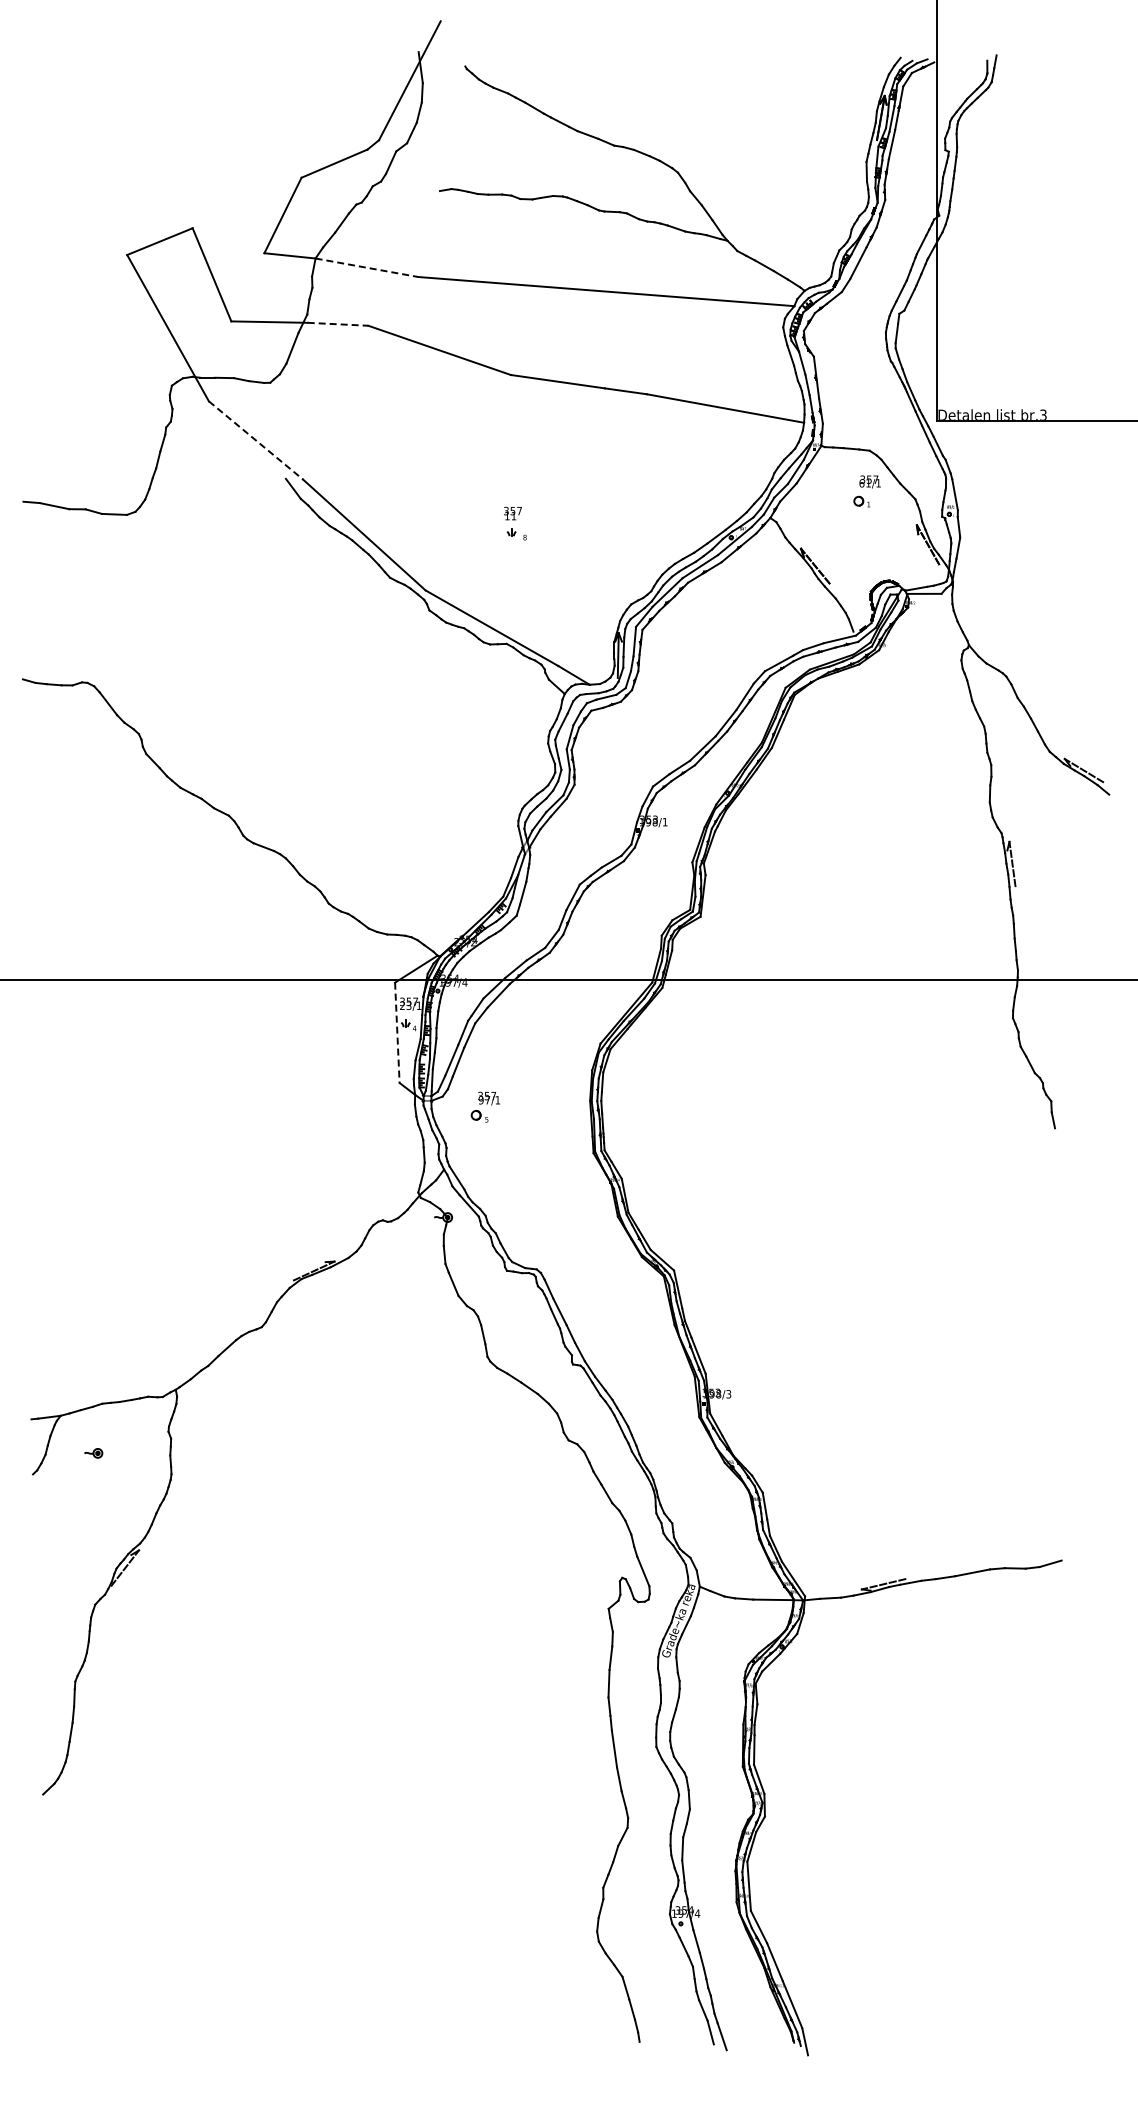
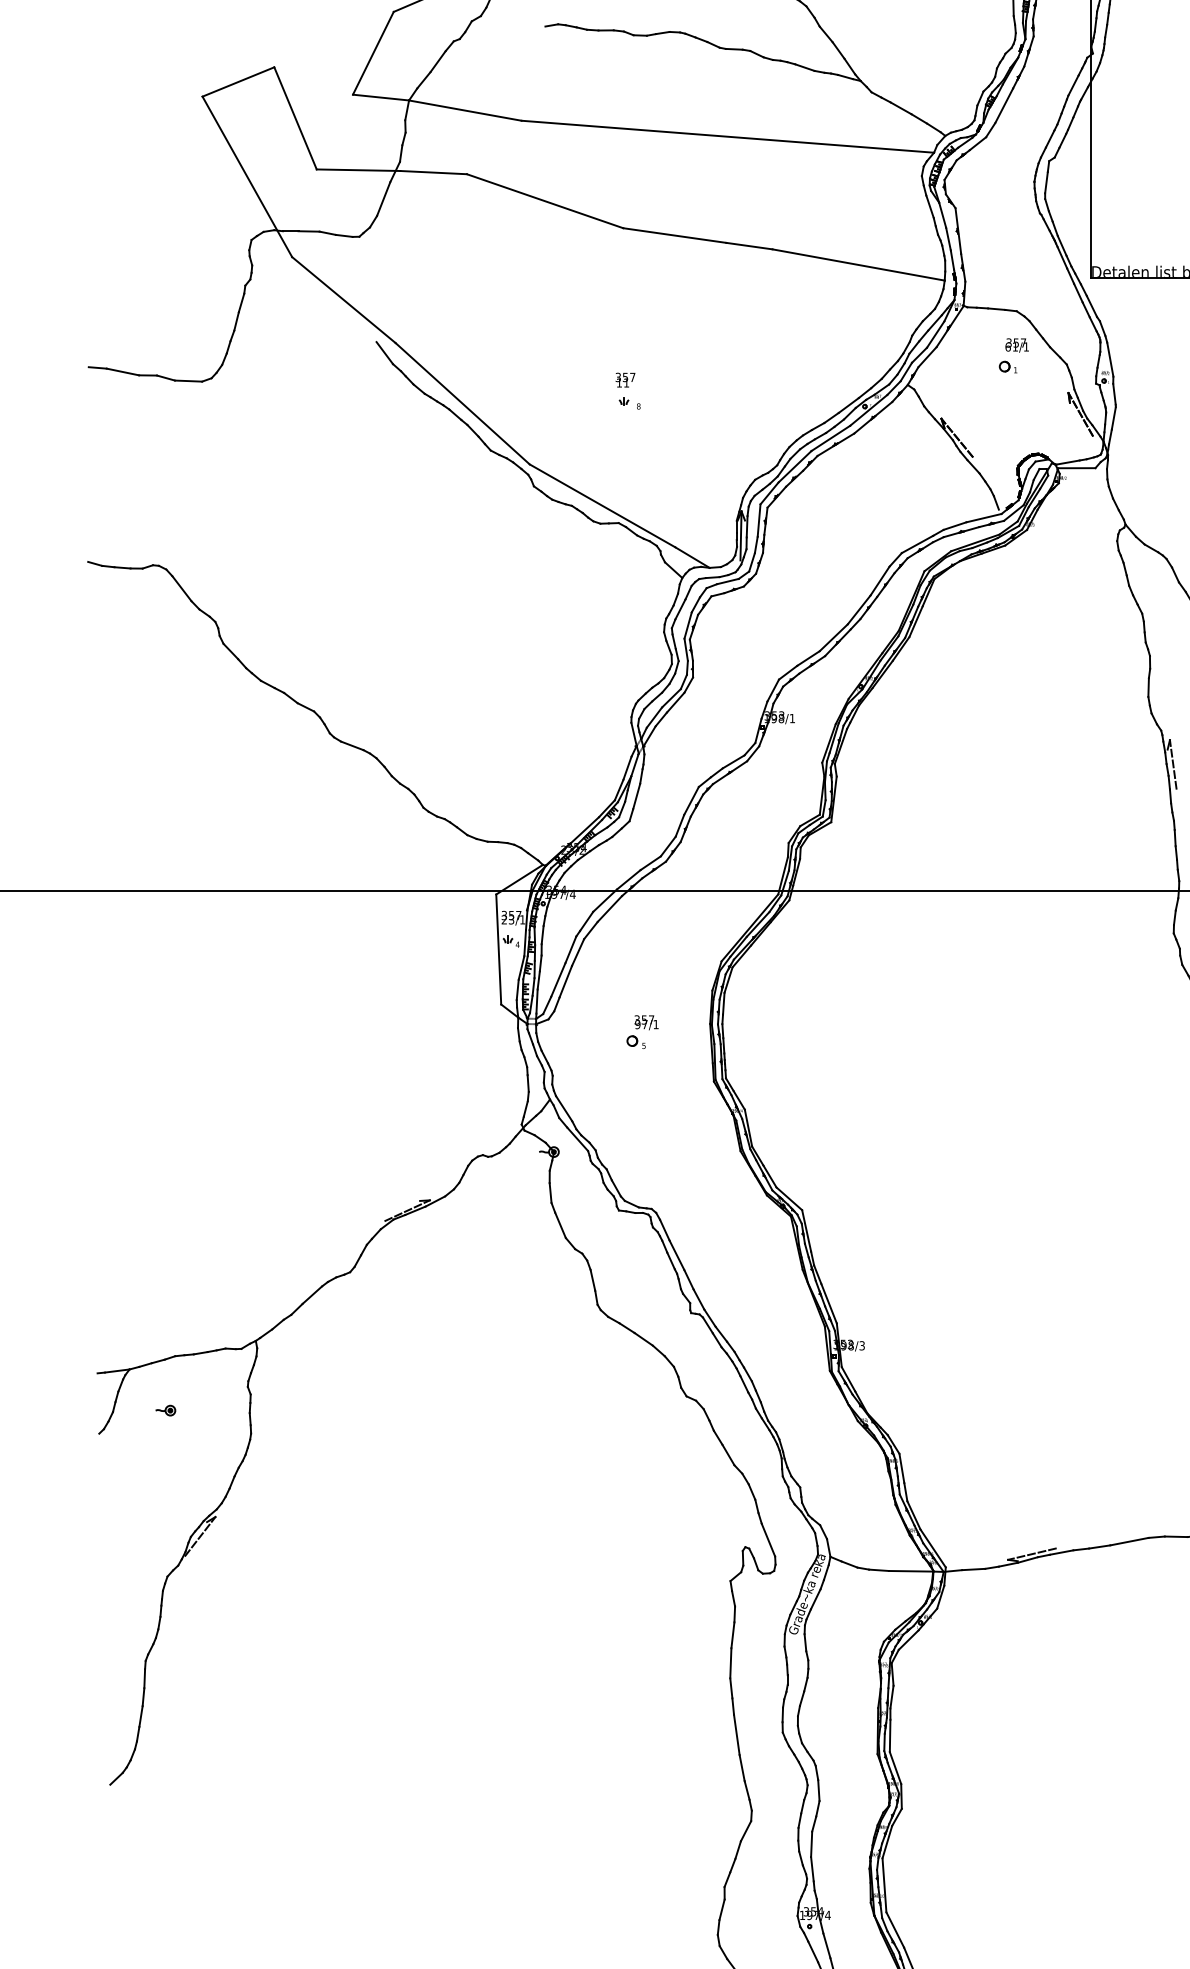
line: (367, 267) -> (466, 110), dashed -> solid
line: (338, 324) -> (434, 172), dashed -> solid
line: (256, 440) -> (344, 300), dashed -> solid
line: (397, 1033) -> (498, 950), dashed -> solid
part: (484, 1106) -> (641, 1031), moved

